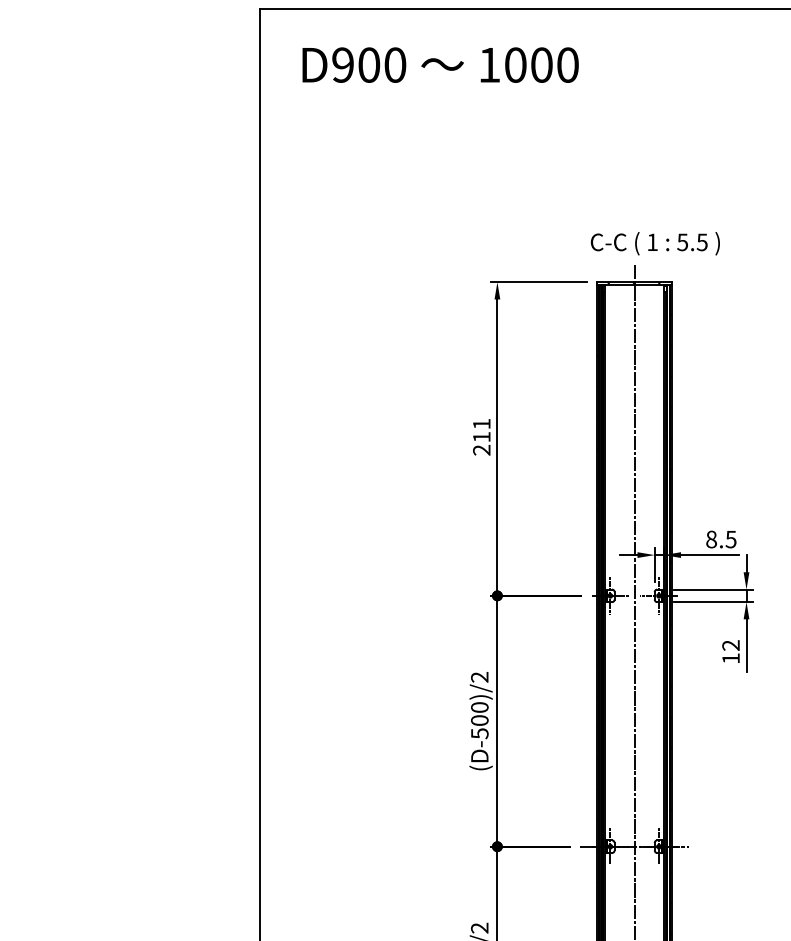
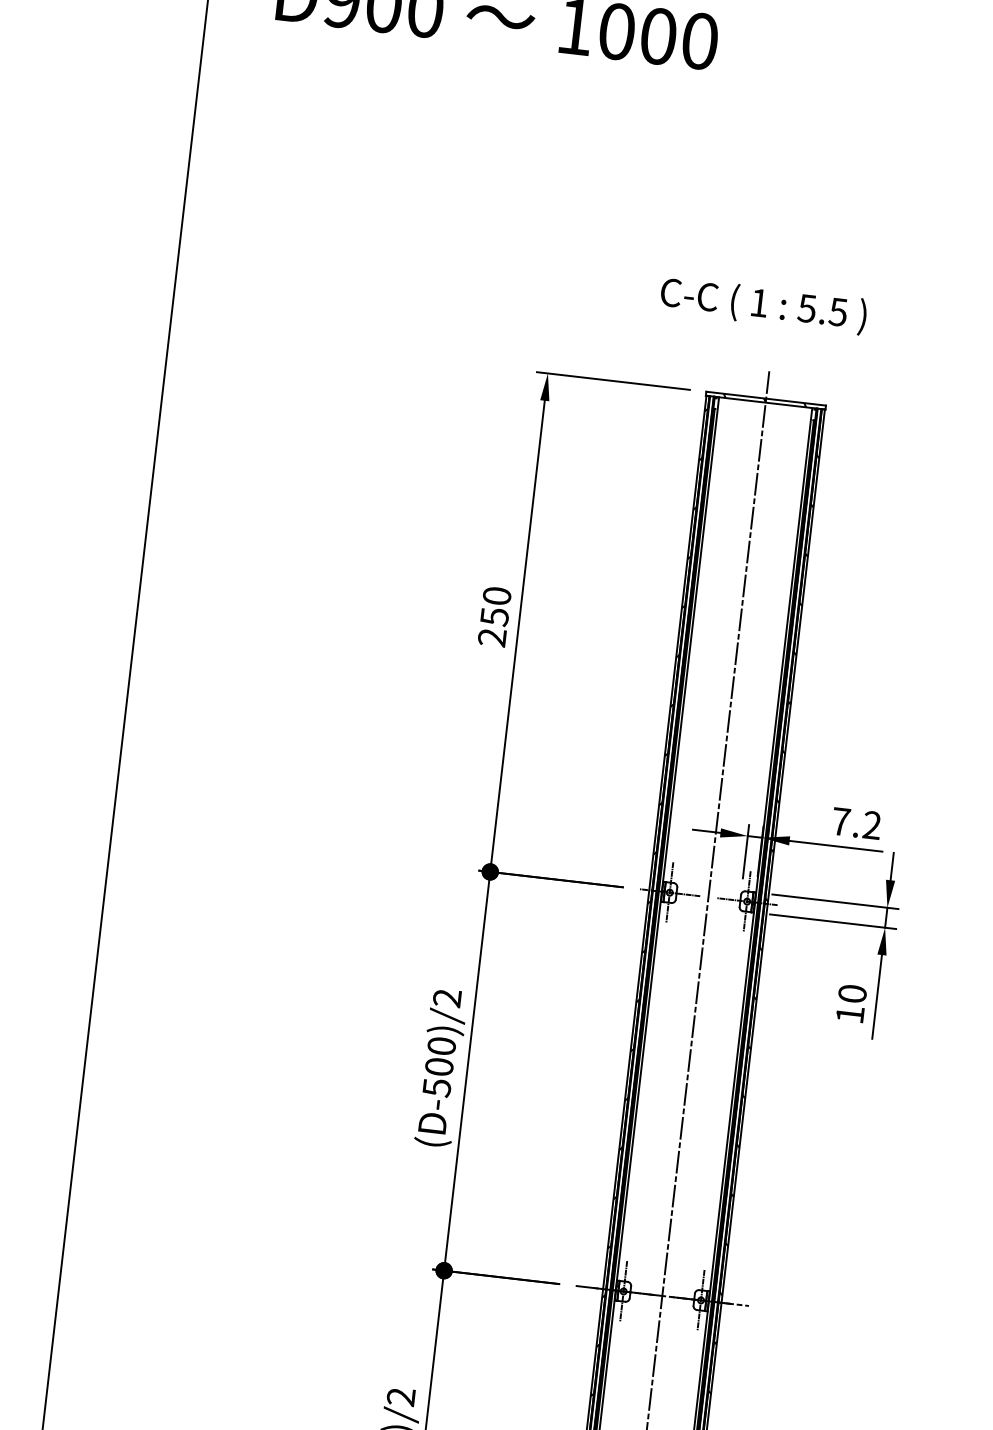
text: (654, 243) -> (762, 305), moved
text: (481, 430) -> (495, 606), 211 -> 250
text: (721, 539) -> (856, 823), 8.5 -> 7.2
text: (730, 645) -> (851, 993), 12 -> 10

